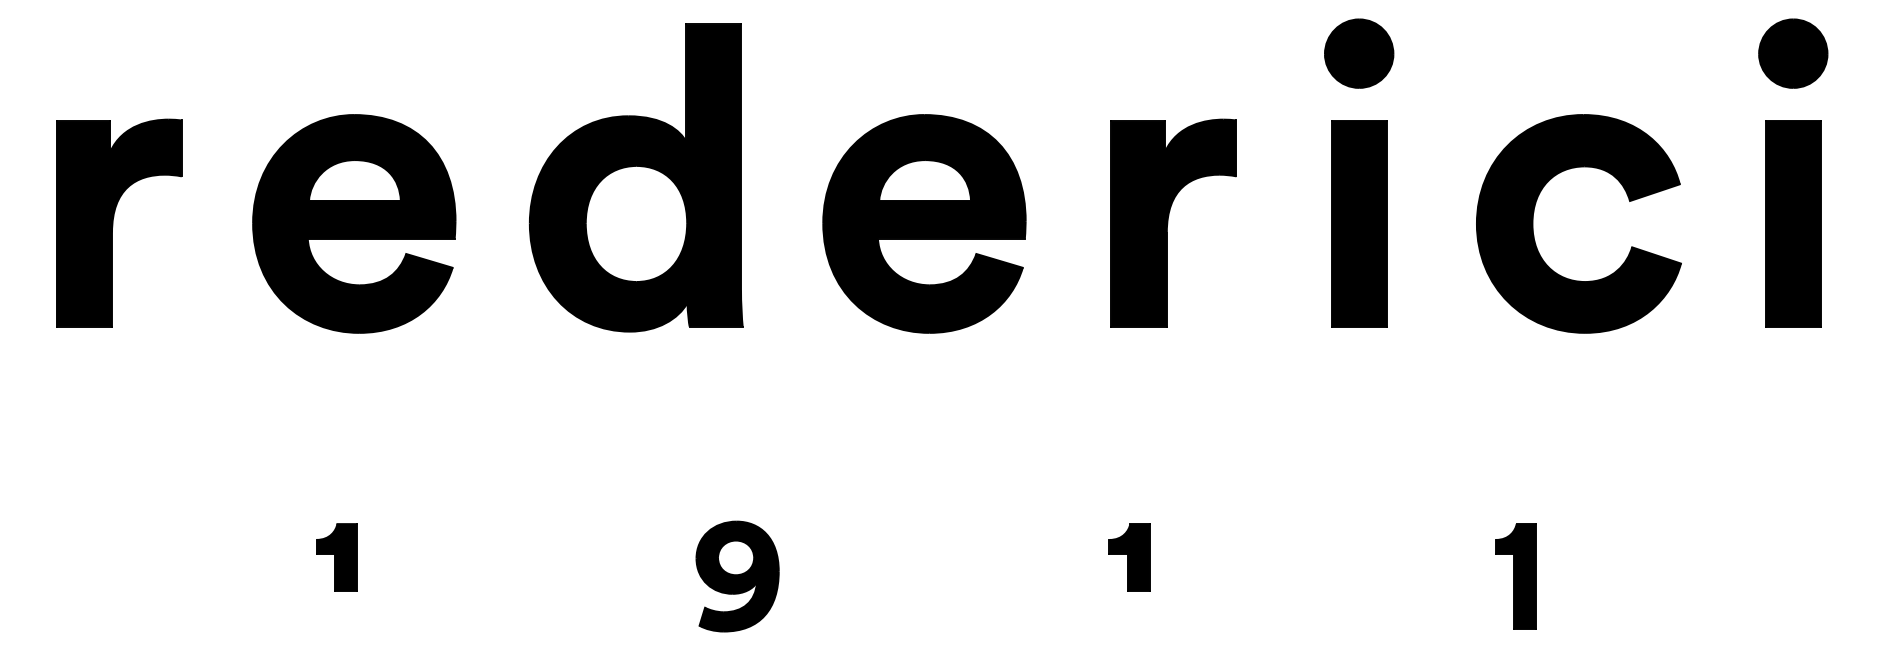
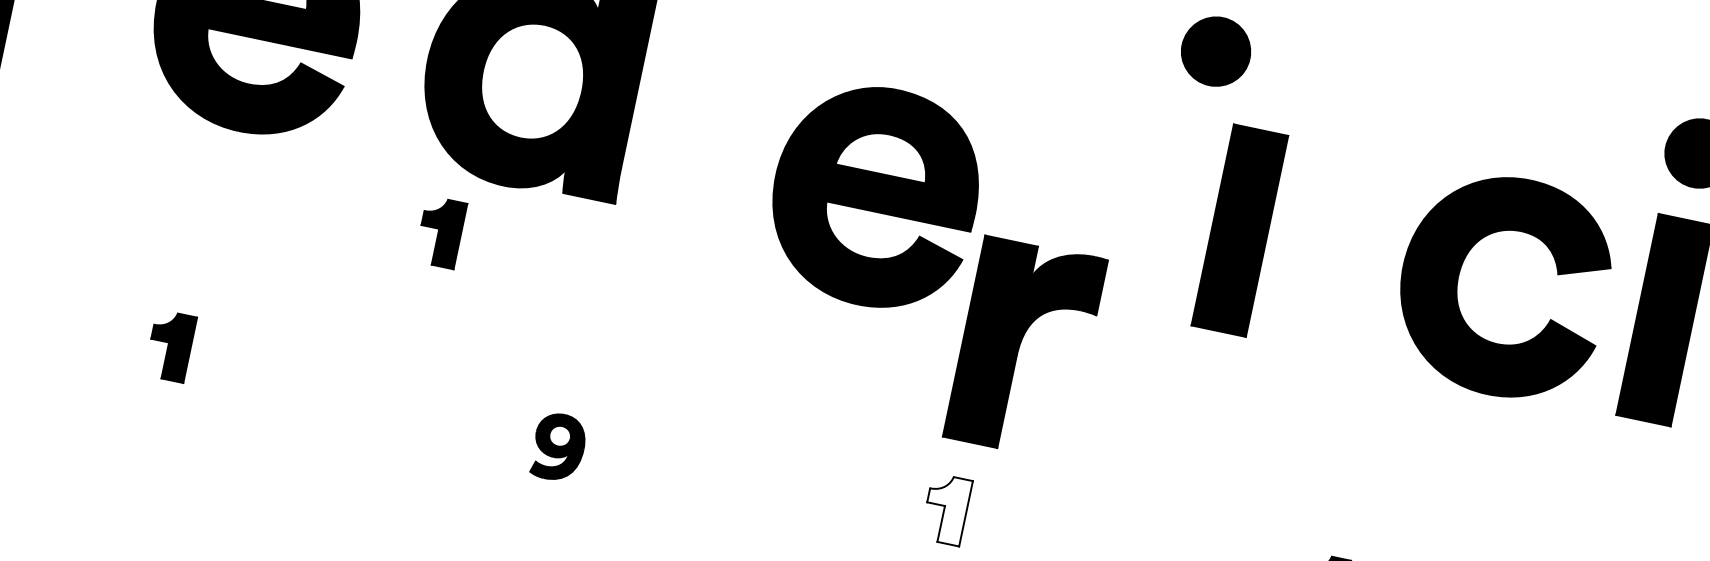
part: (1359, 53) -> (1216, 51), moved
part: (1173, 222) -> (1025, 347), moved
part: (924, 223) -> (875, 196), moved
part: (1533, 223) -> (1459, 276), moved
part: (577, 390) -> (440, 232), added
fill: (1129, 557) -> (946, 509), removed
part: (737, 576) -> (558, 447), size x0.6

